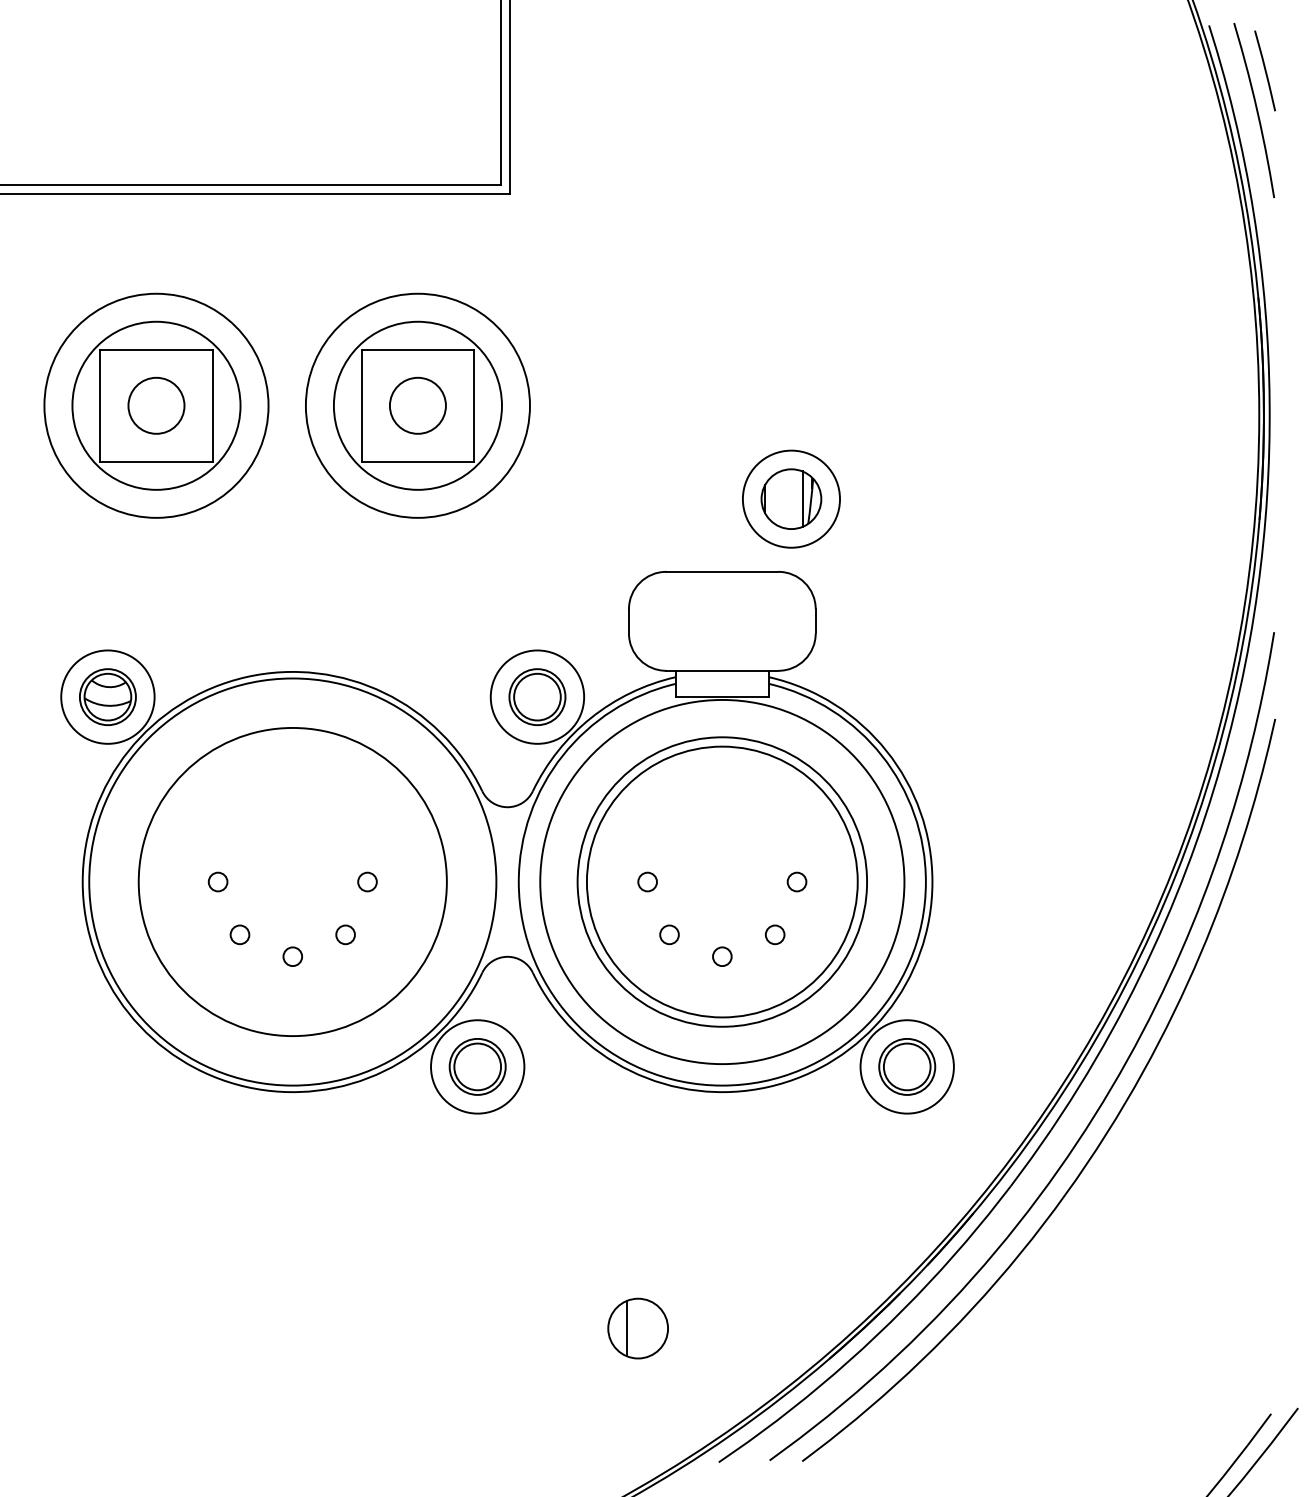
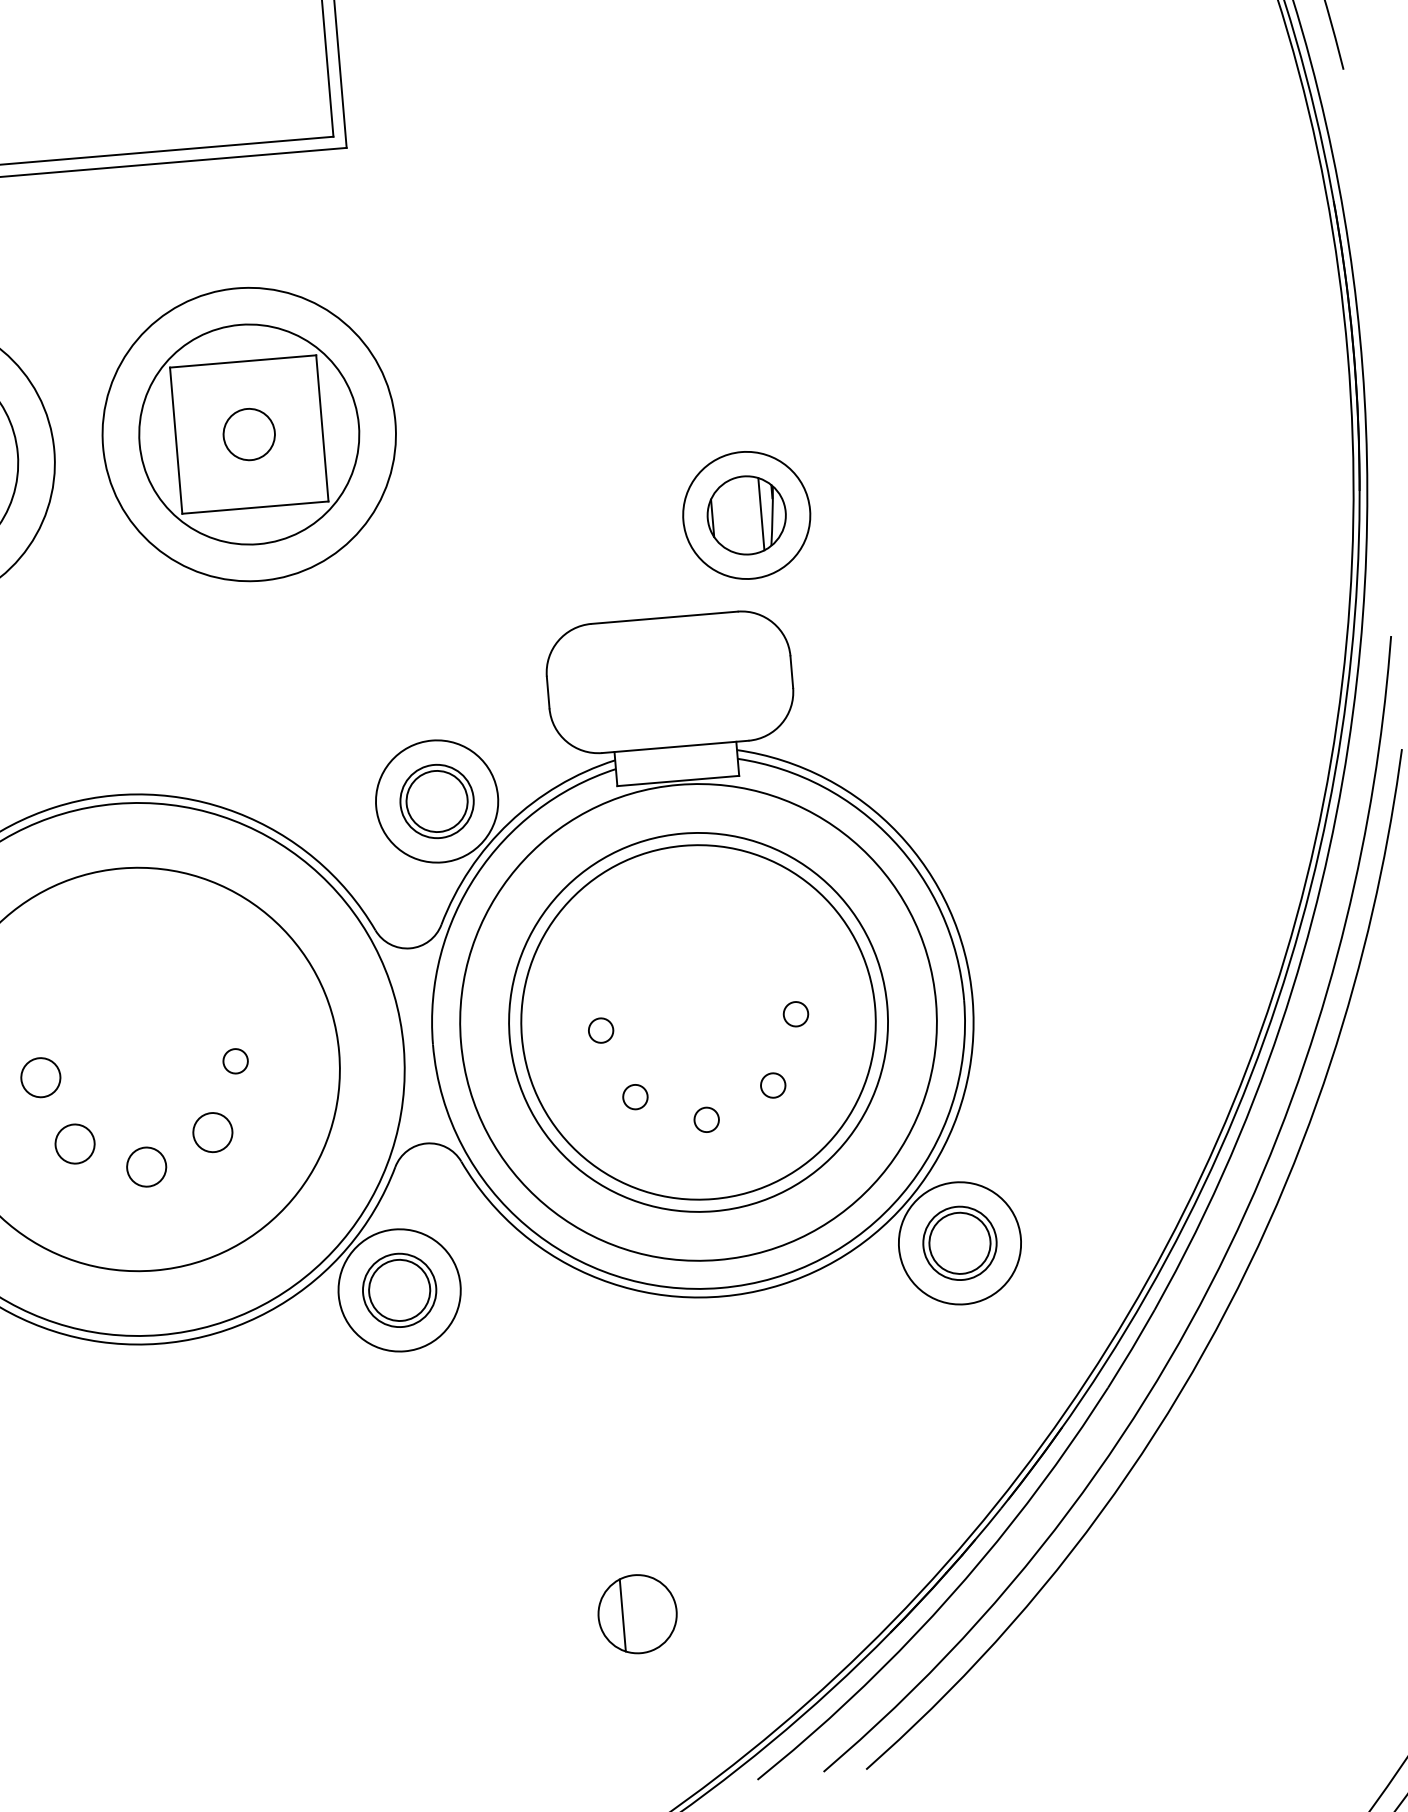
circle: (417, 405) -> (248, 434), size x0.7
circle: (217, 881) -> (39, 1077), size x1.6
circle: (239, 934) -> (74, 1143), size x1.6
circle: (345, 934) -> (212, 1132), size x1.6
circle: (292, 956) -> (145, 1166), size x1.6

